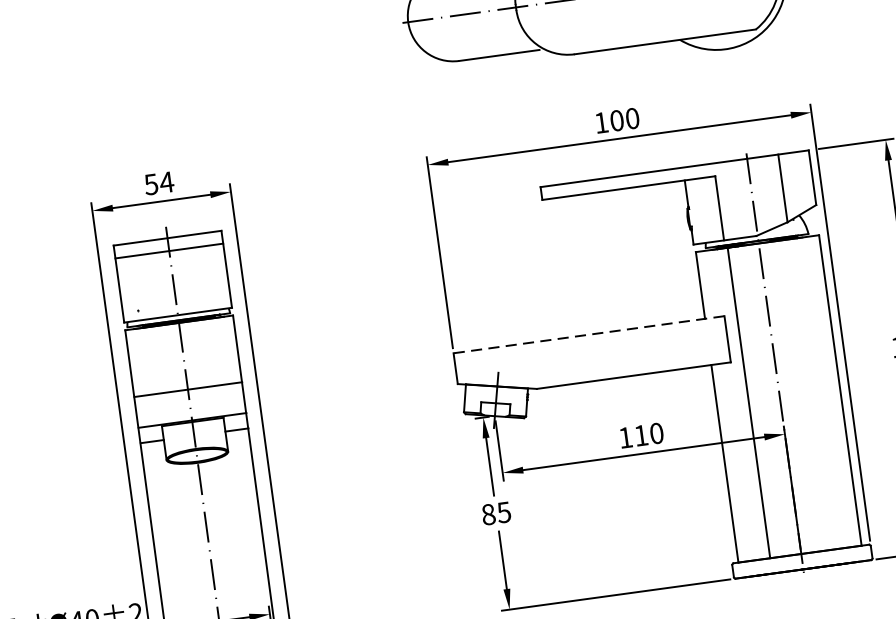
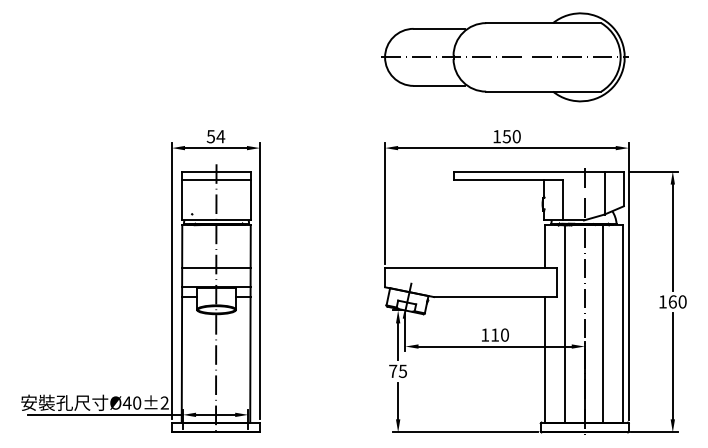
text: (616, 120) -> (506, 136), 100 -> 150
line: (587, 334) -> (470, 267), dashed -> solid
line: (807, 394) -> (602, 323), added
text: (489, 514) -> (393, 371), 85 -> 75

